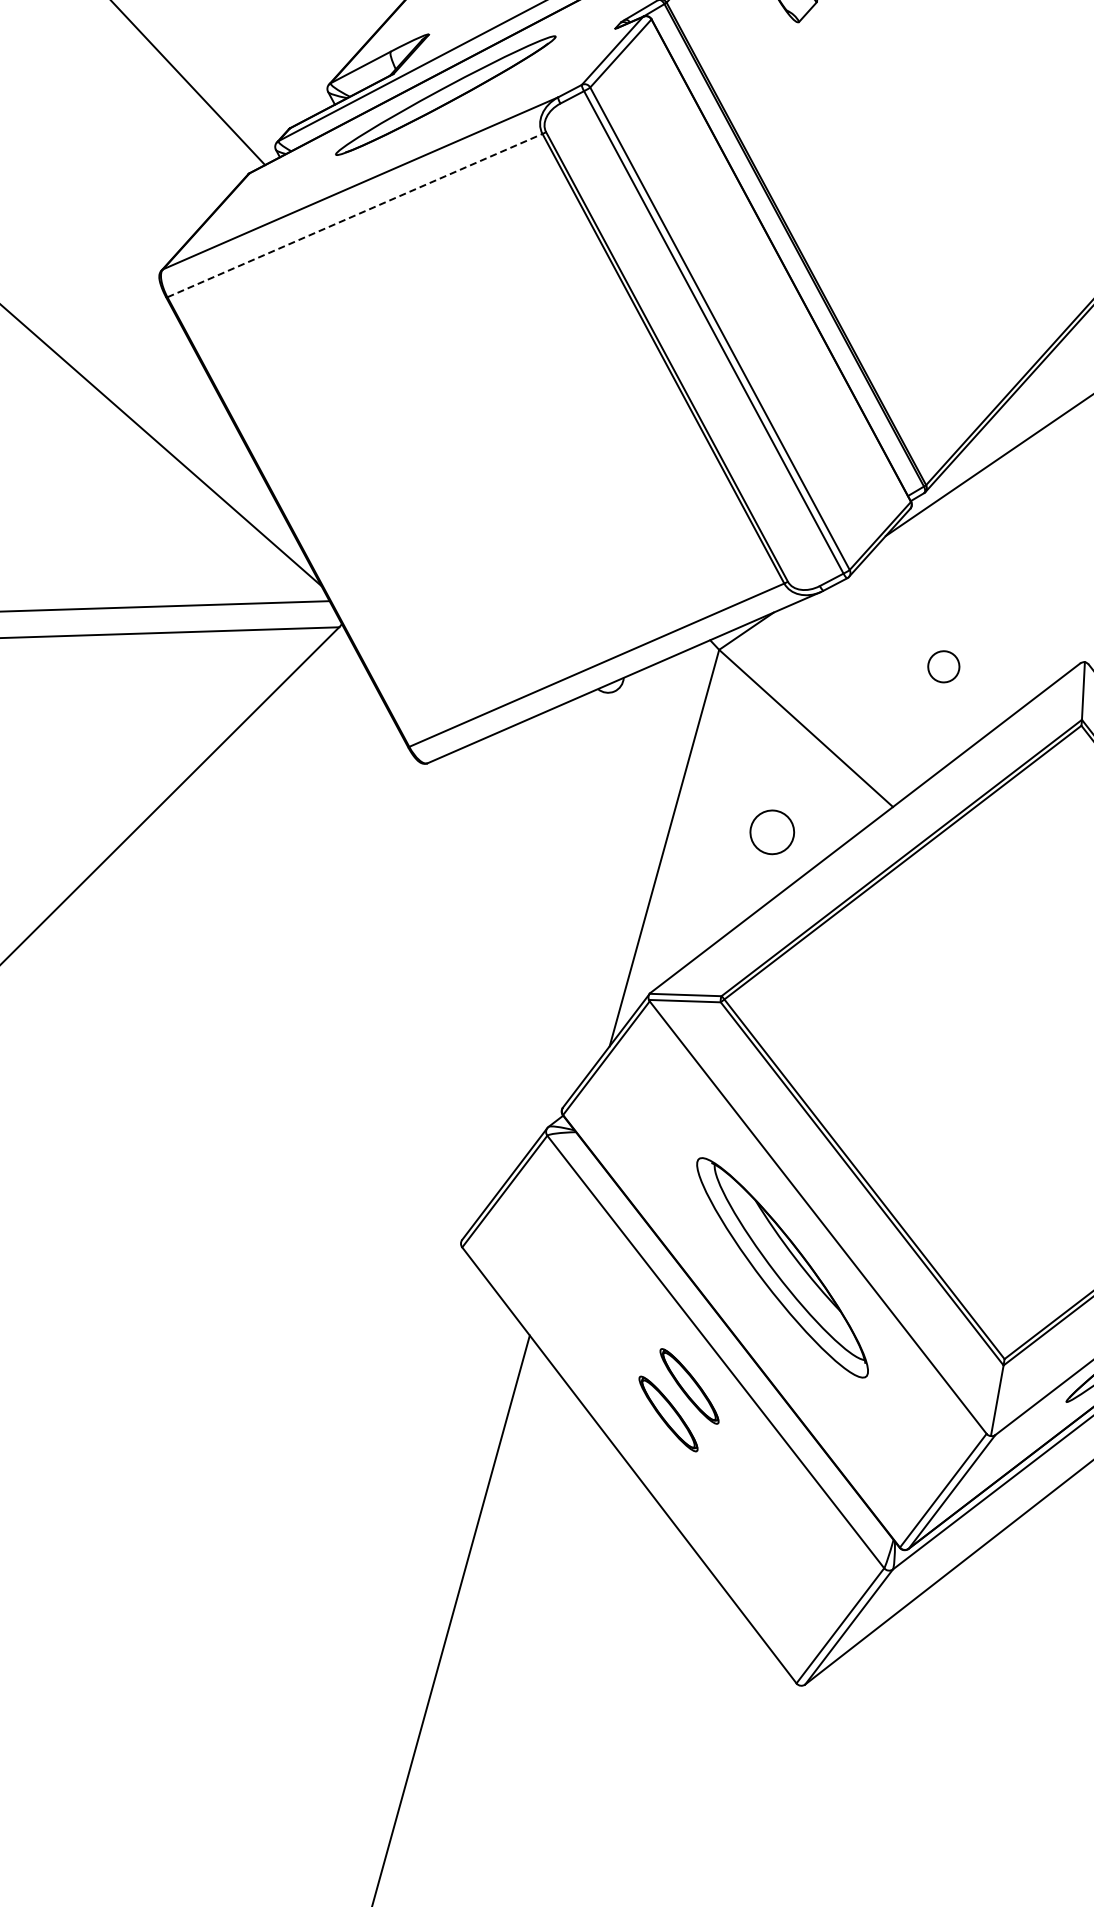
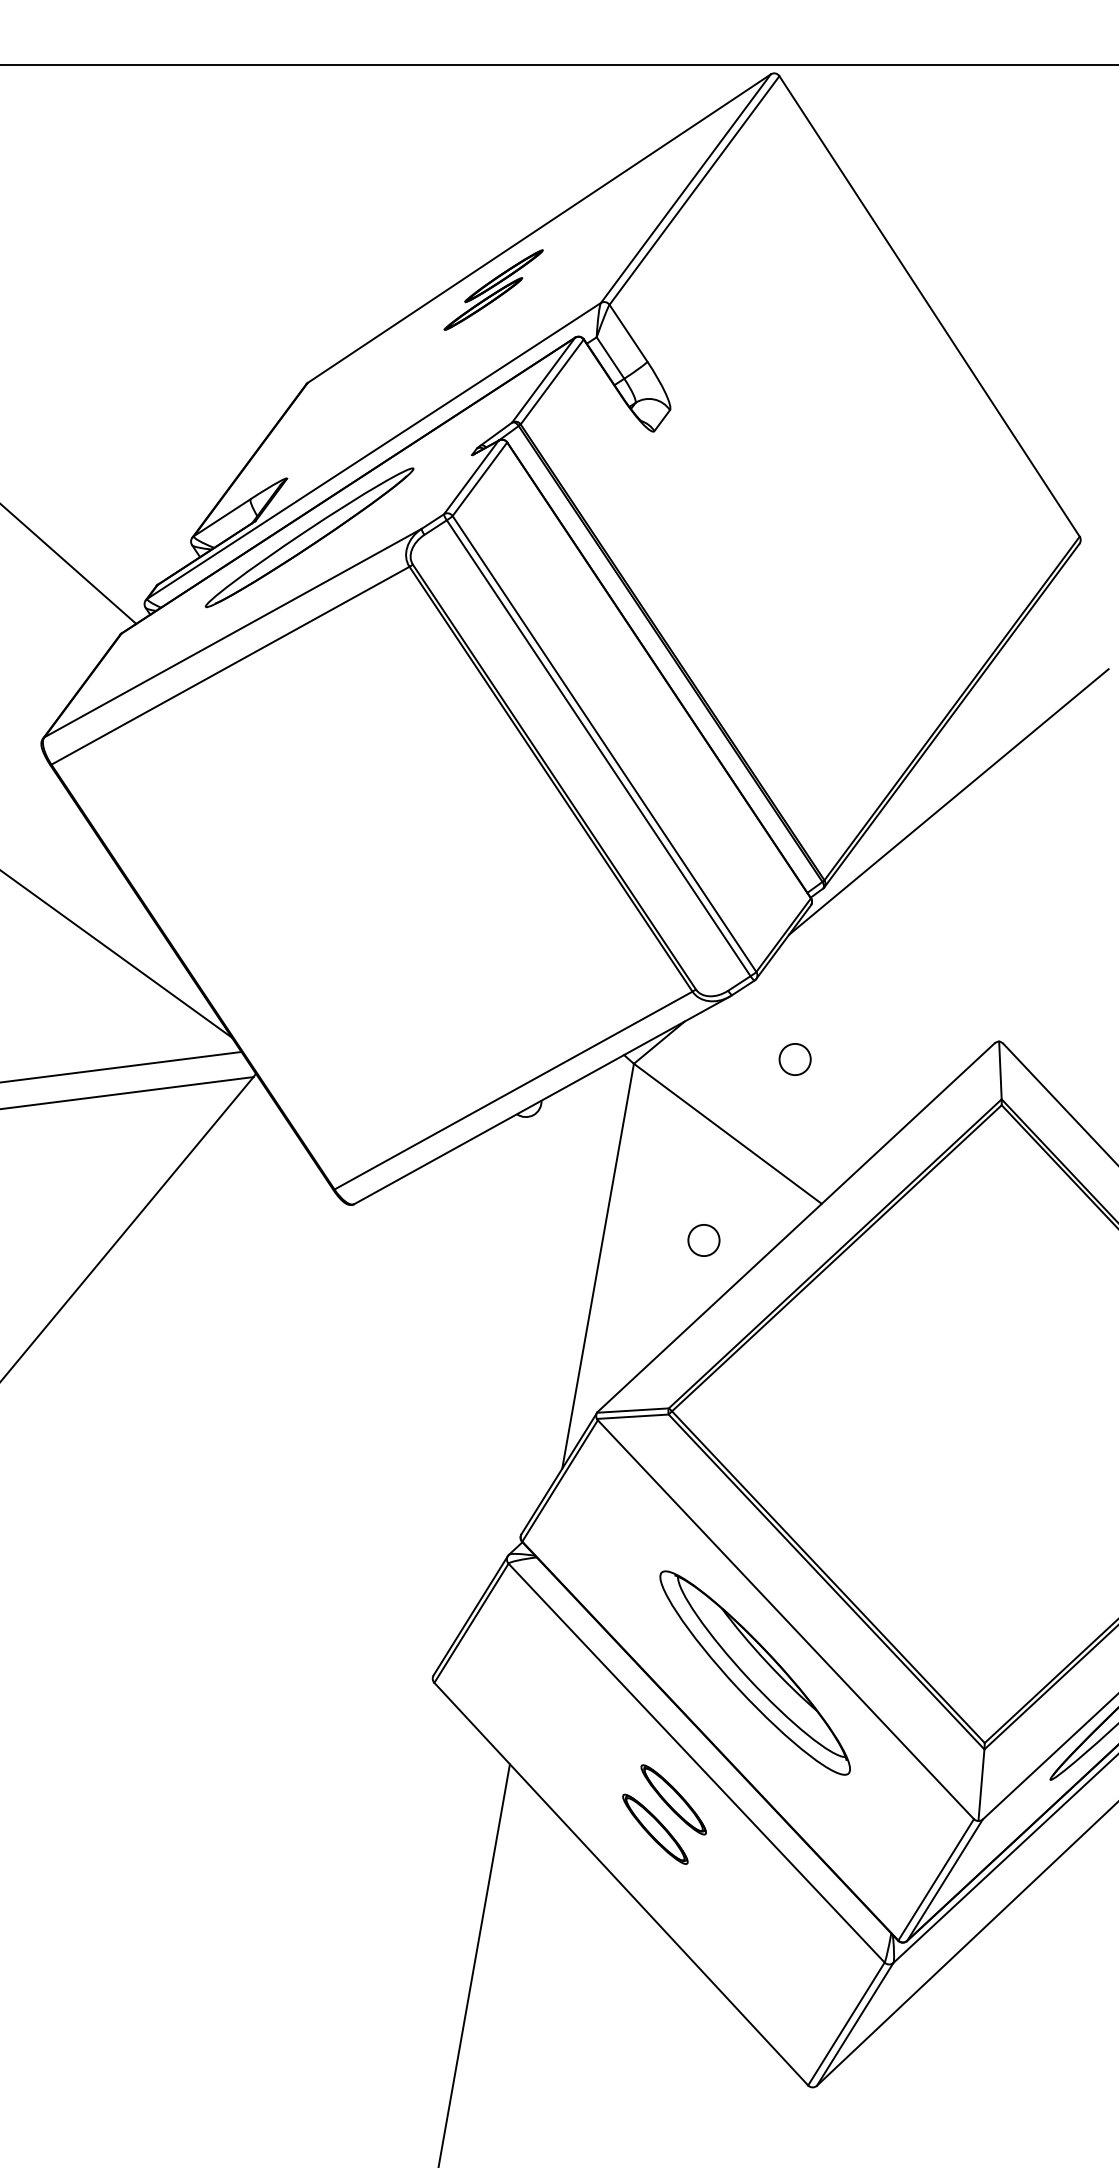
line: (355, 215) -> (230, 665), dashed -> solid
circle: (943, 666) -> (794, 1059), moved
circle: (771, 832) -> (703, 1240), size x0.71

